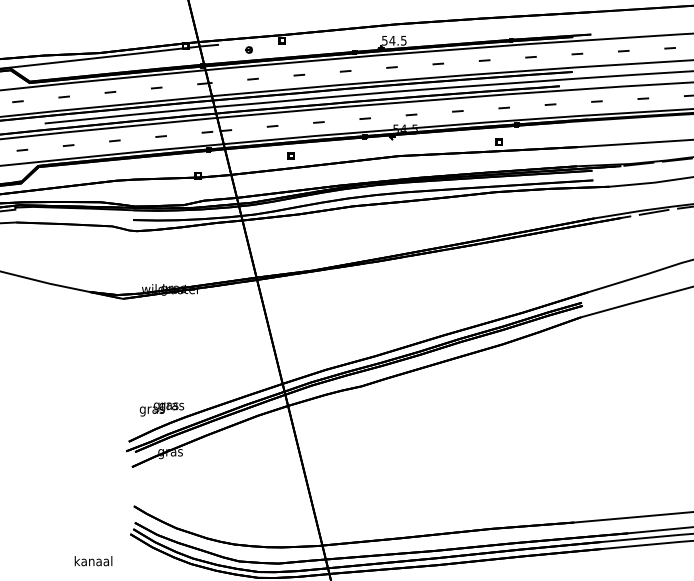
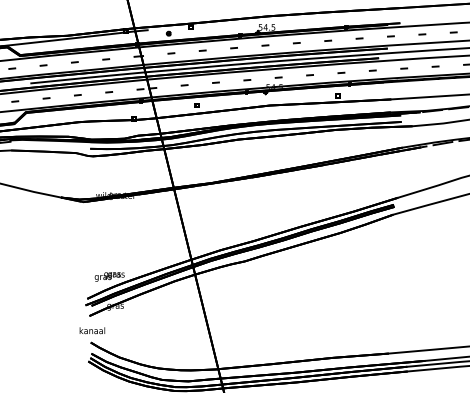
text: (93, 560) -> (92, 330), moved

